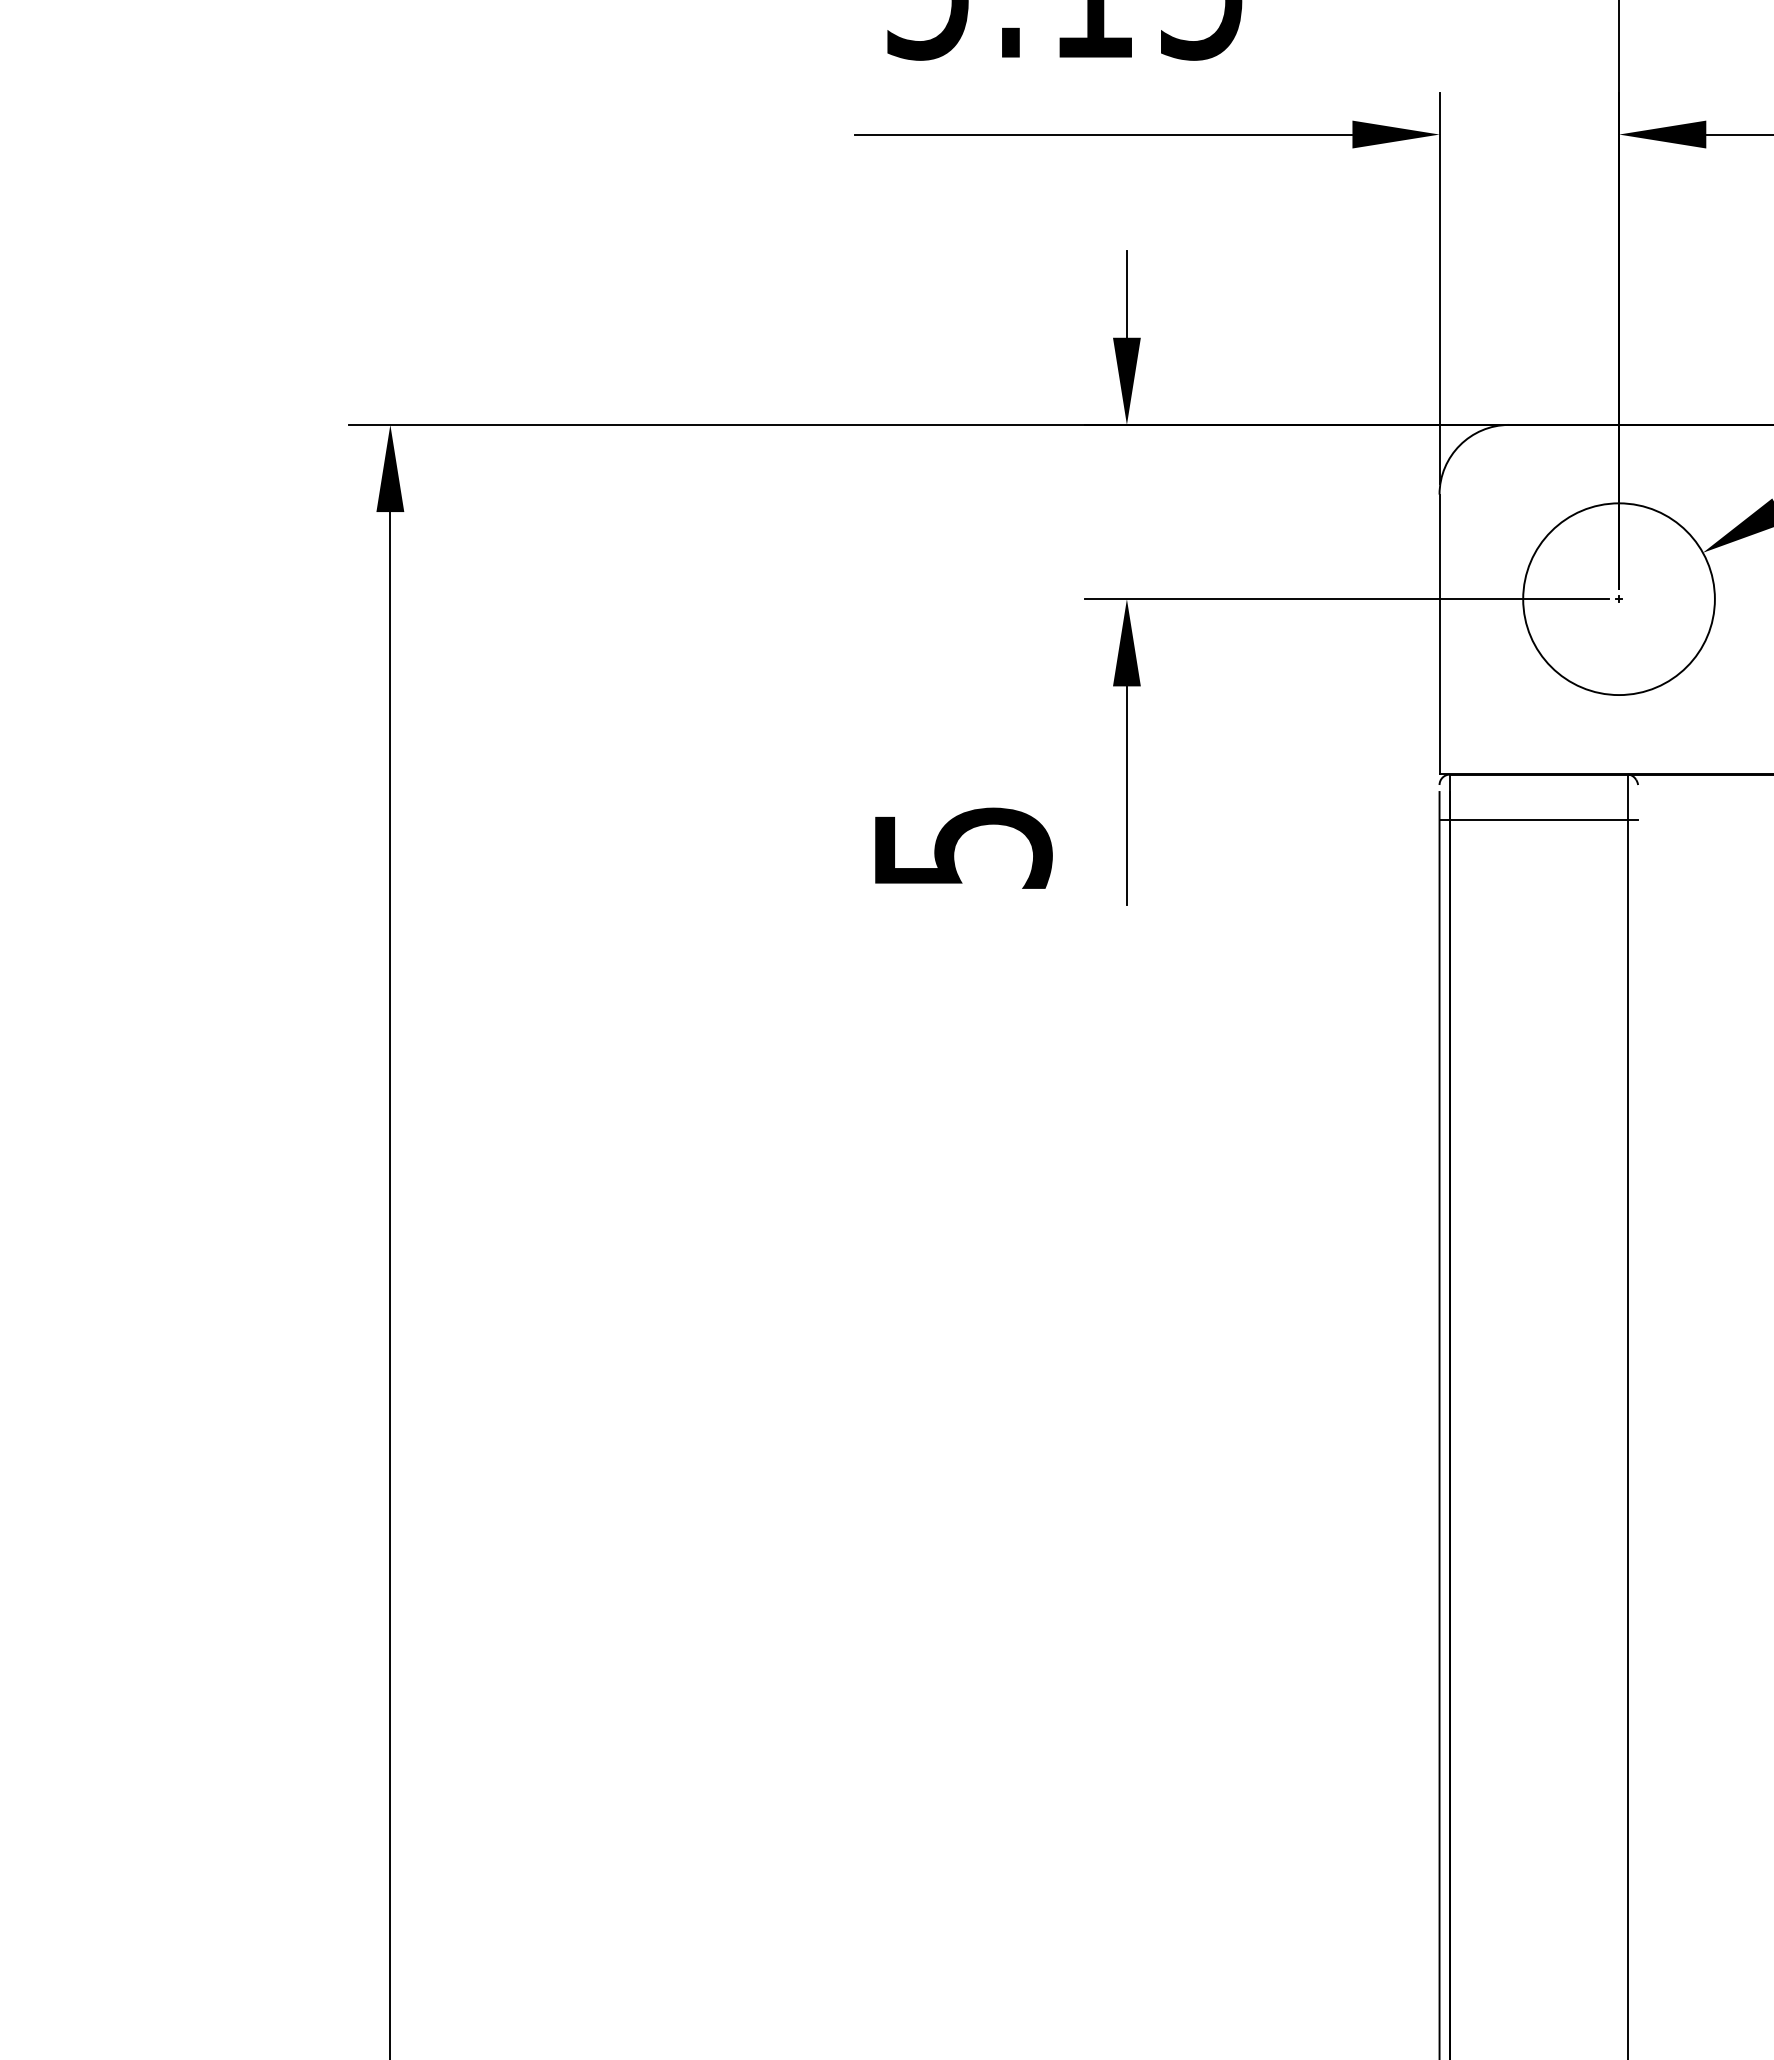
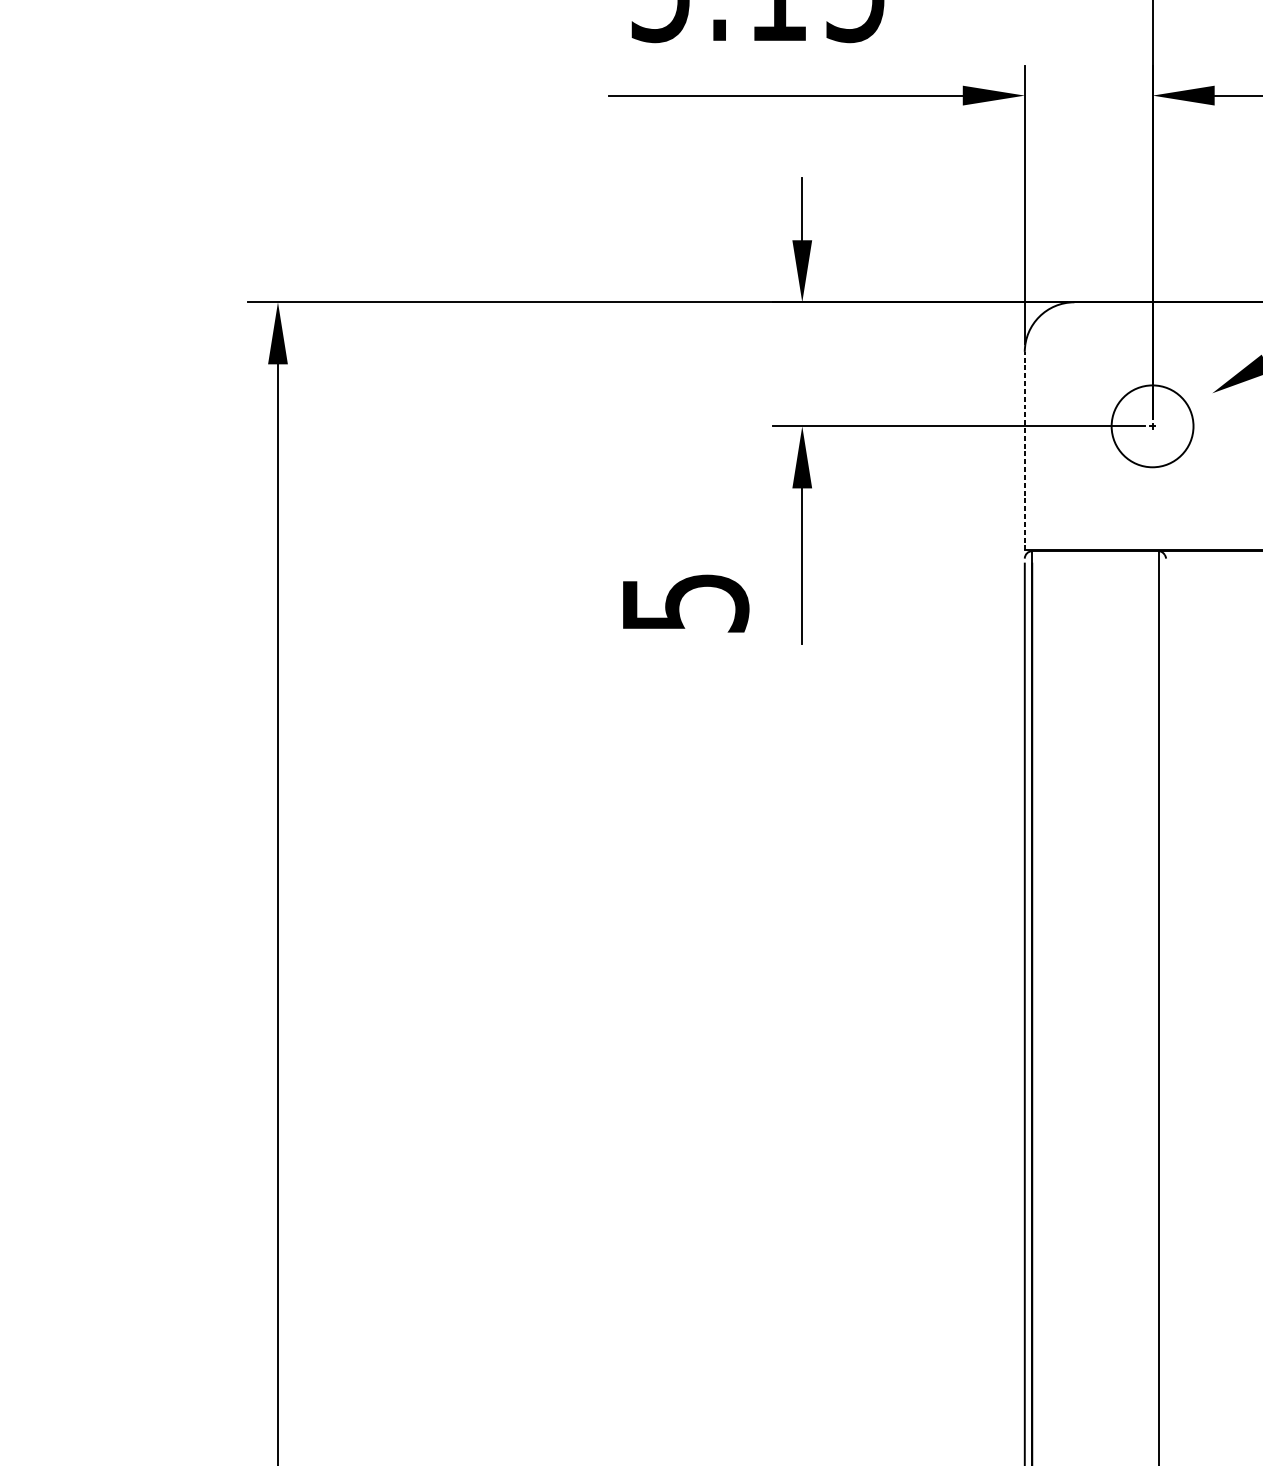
circle: (1618, 599) -> (1152, 426), size x0.6
line: (1439, 633) -> (1024, 450), solid -> dashed
line: (1538, 819) -> (1095, 583), removed

